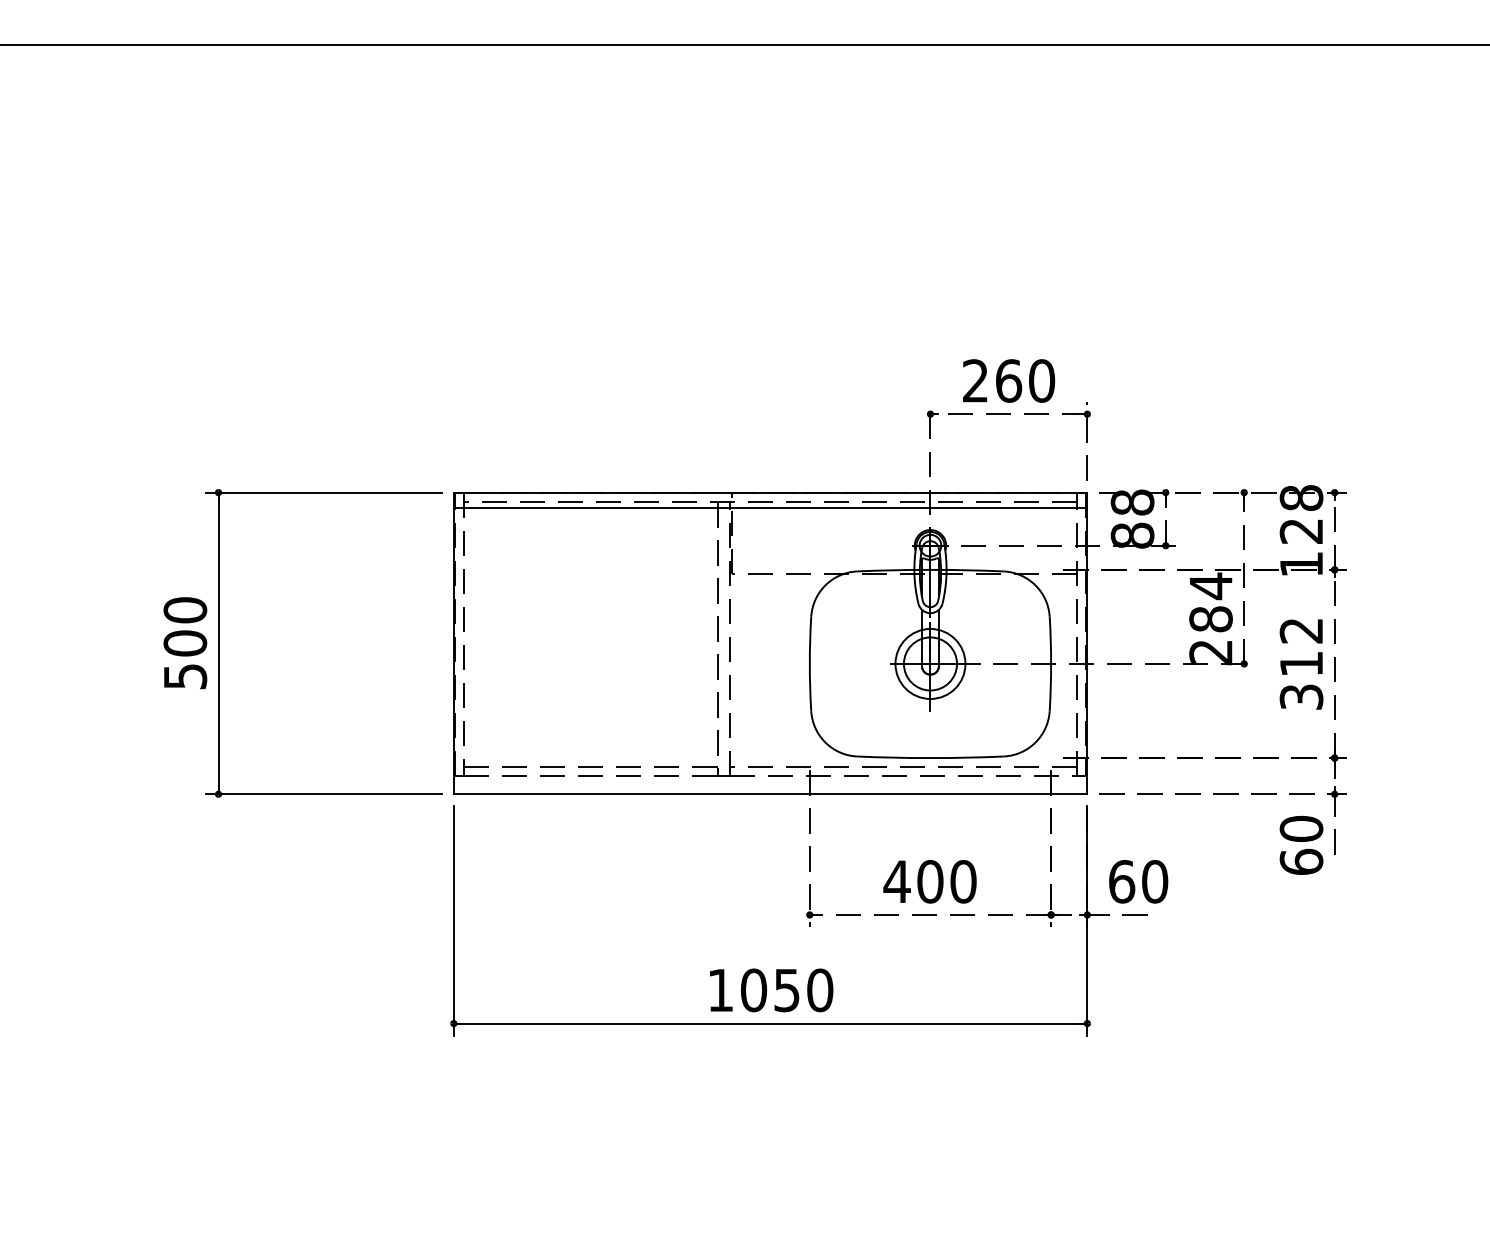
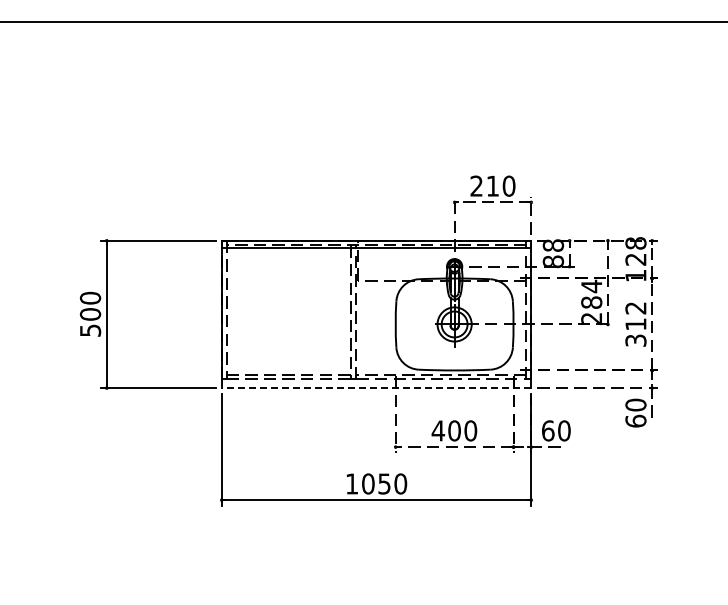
text: (1007, 379) -> (492, 185), 260 -> 210
line: (770, 794) -> (376, 388), solid -> dashed

